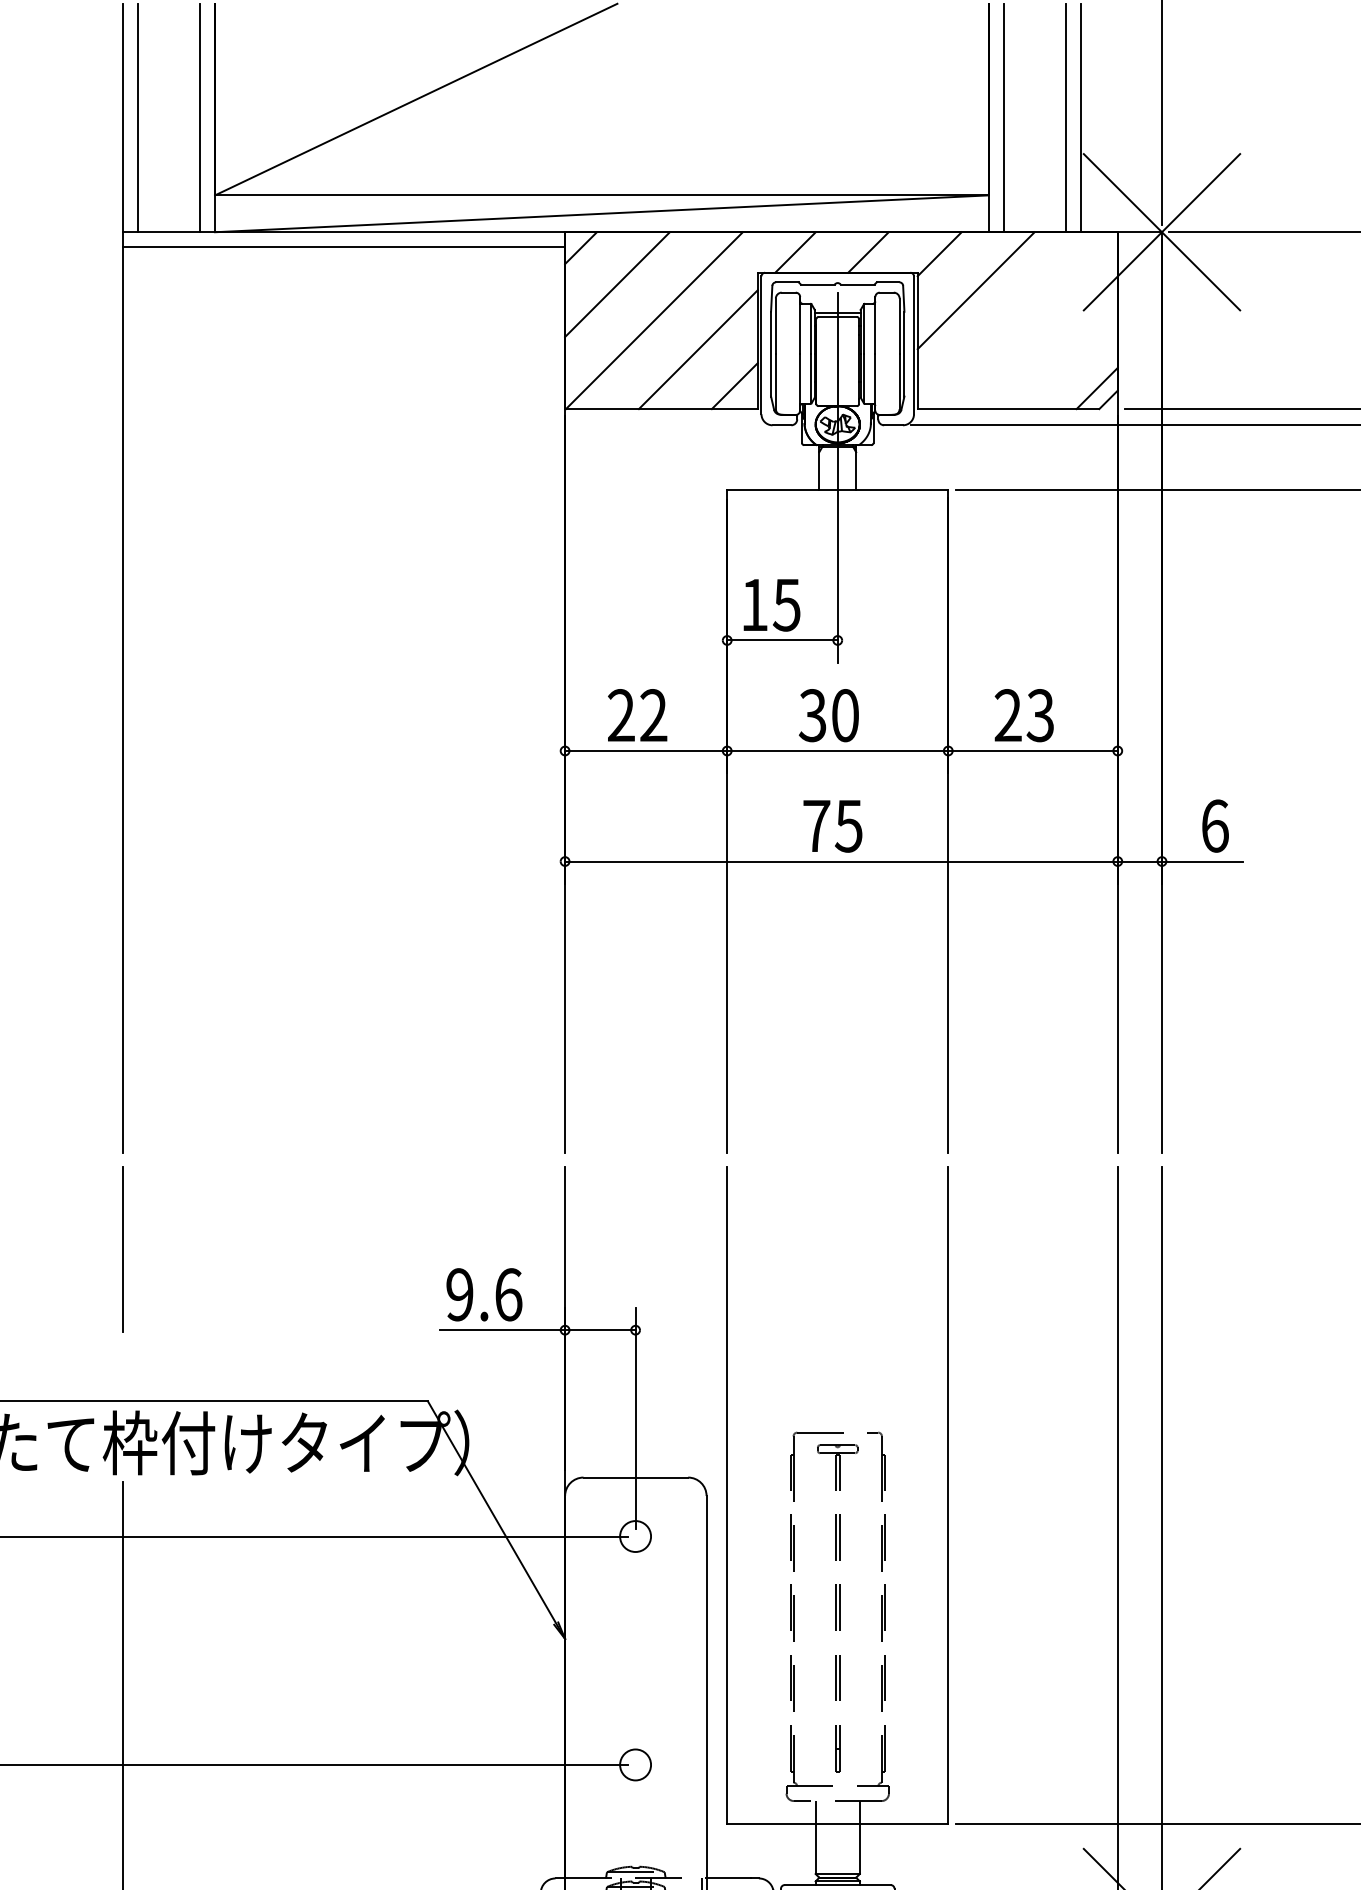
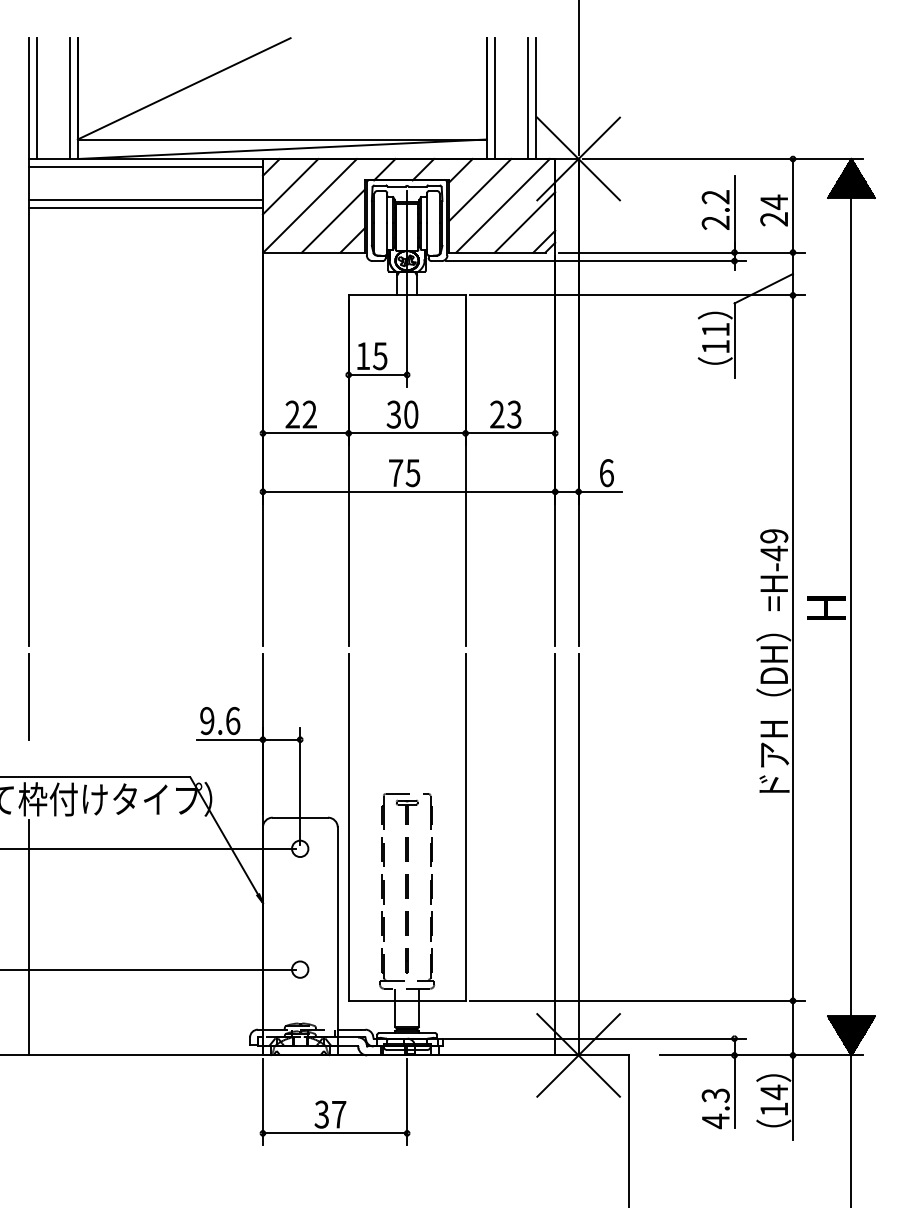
line: (343, 308) -> (145, 199), added
line: (1018, 320) -> (502, 205), added
line: (343, 323) -> (145, 207), added
line: (1059, 352) -> (524, 222), added

